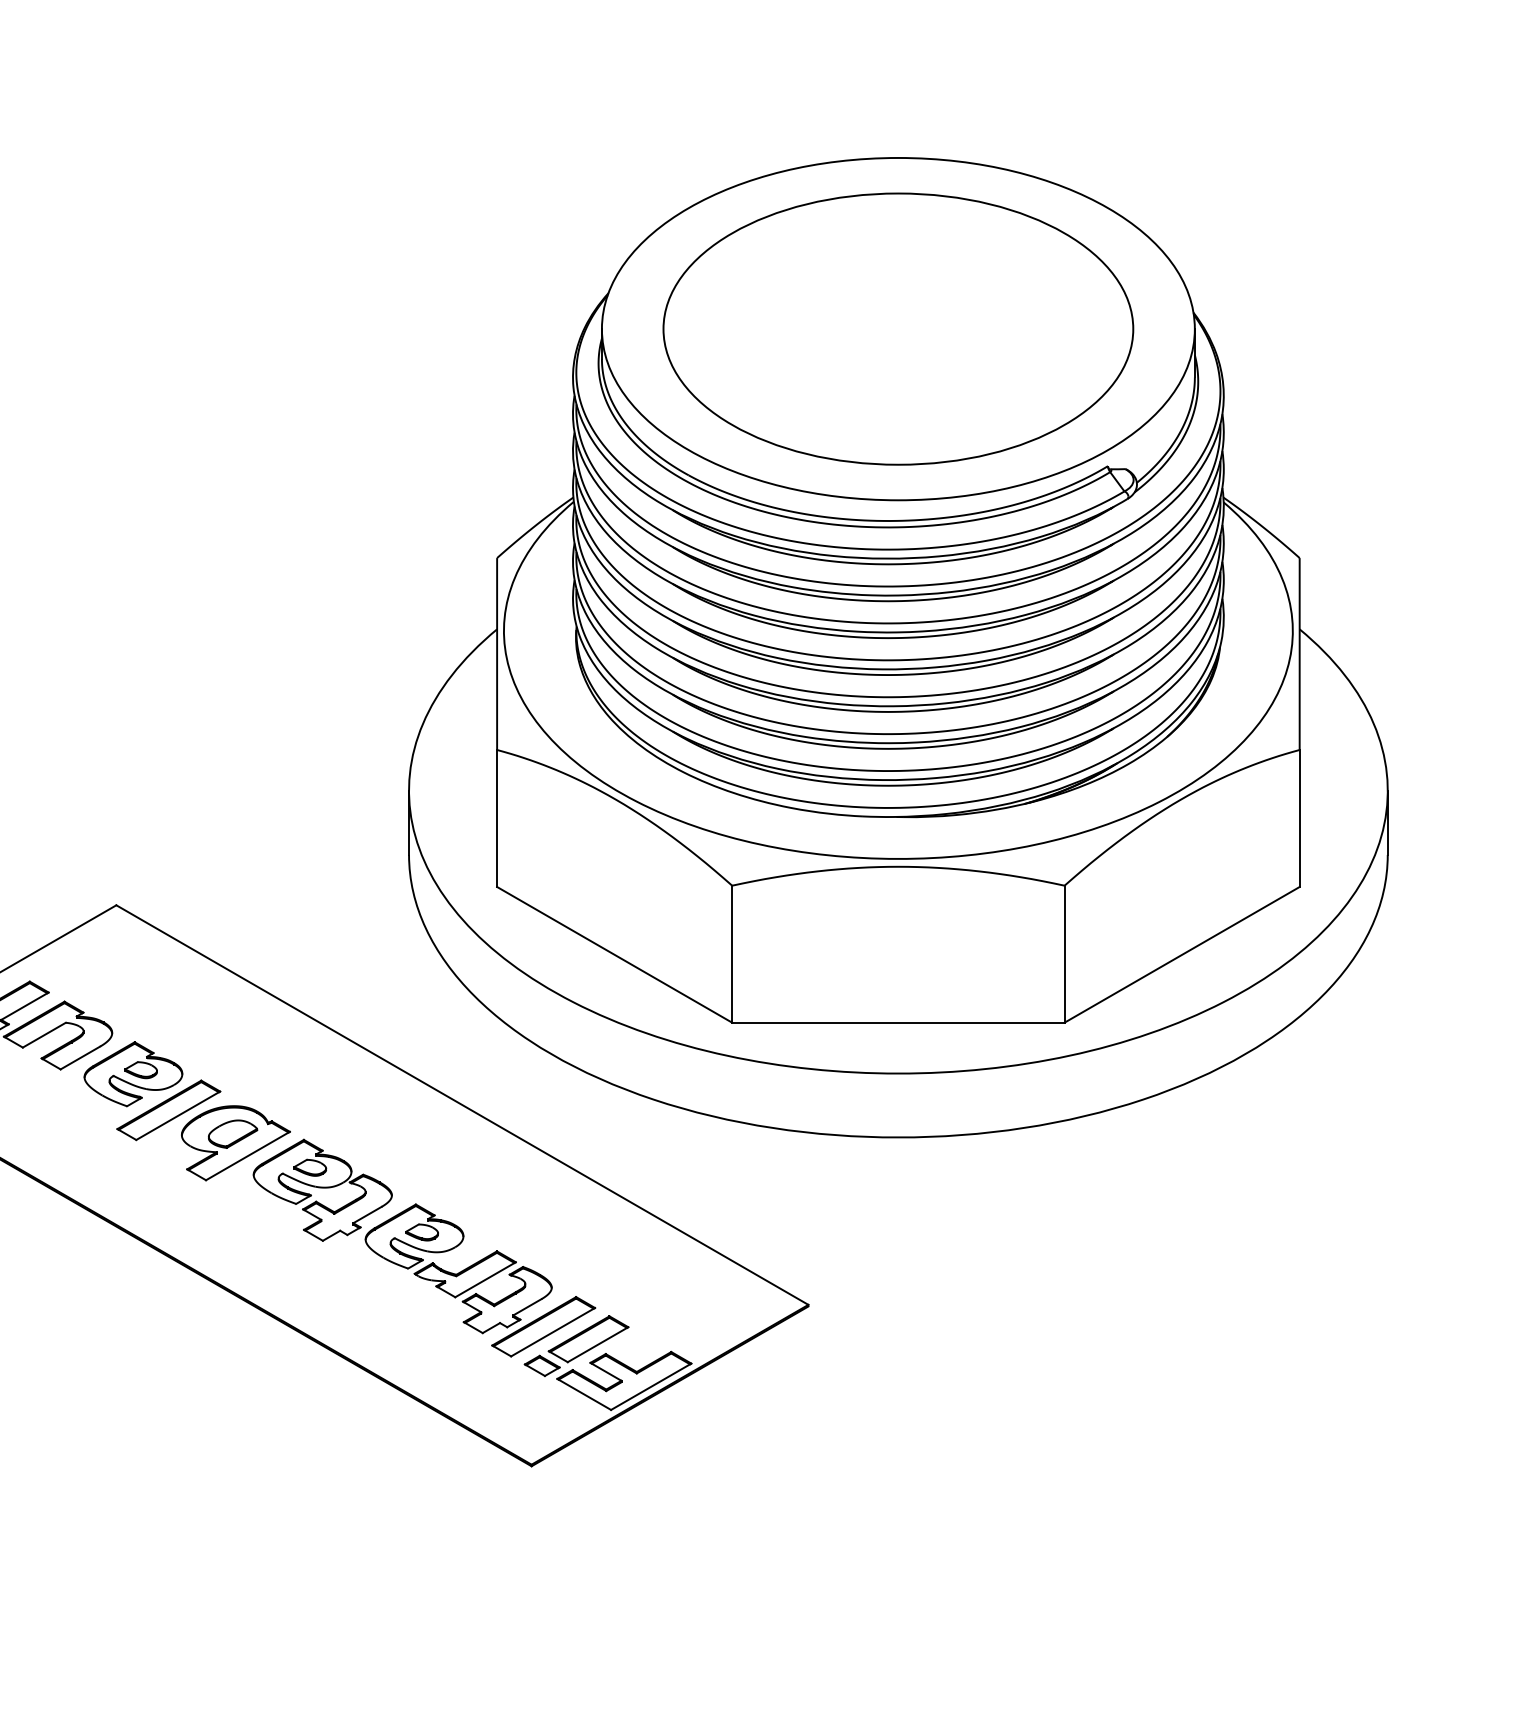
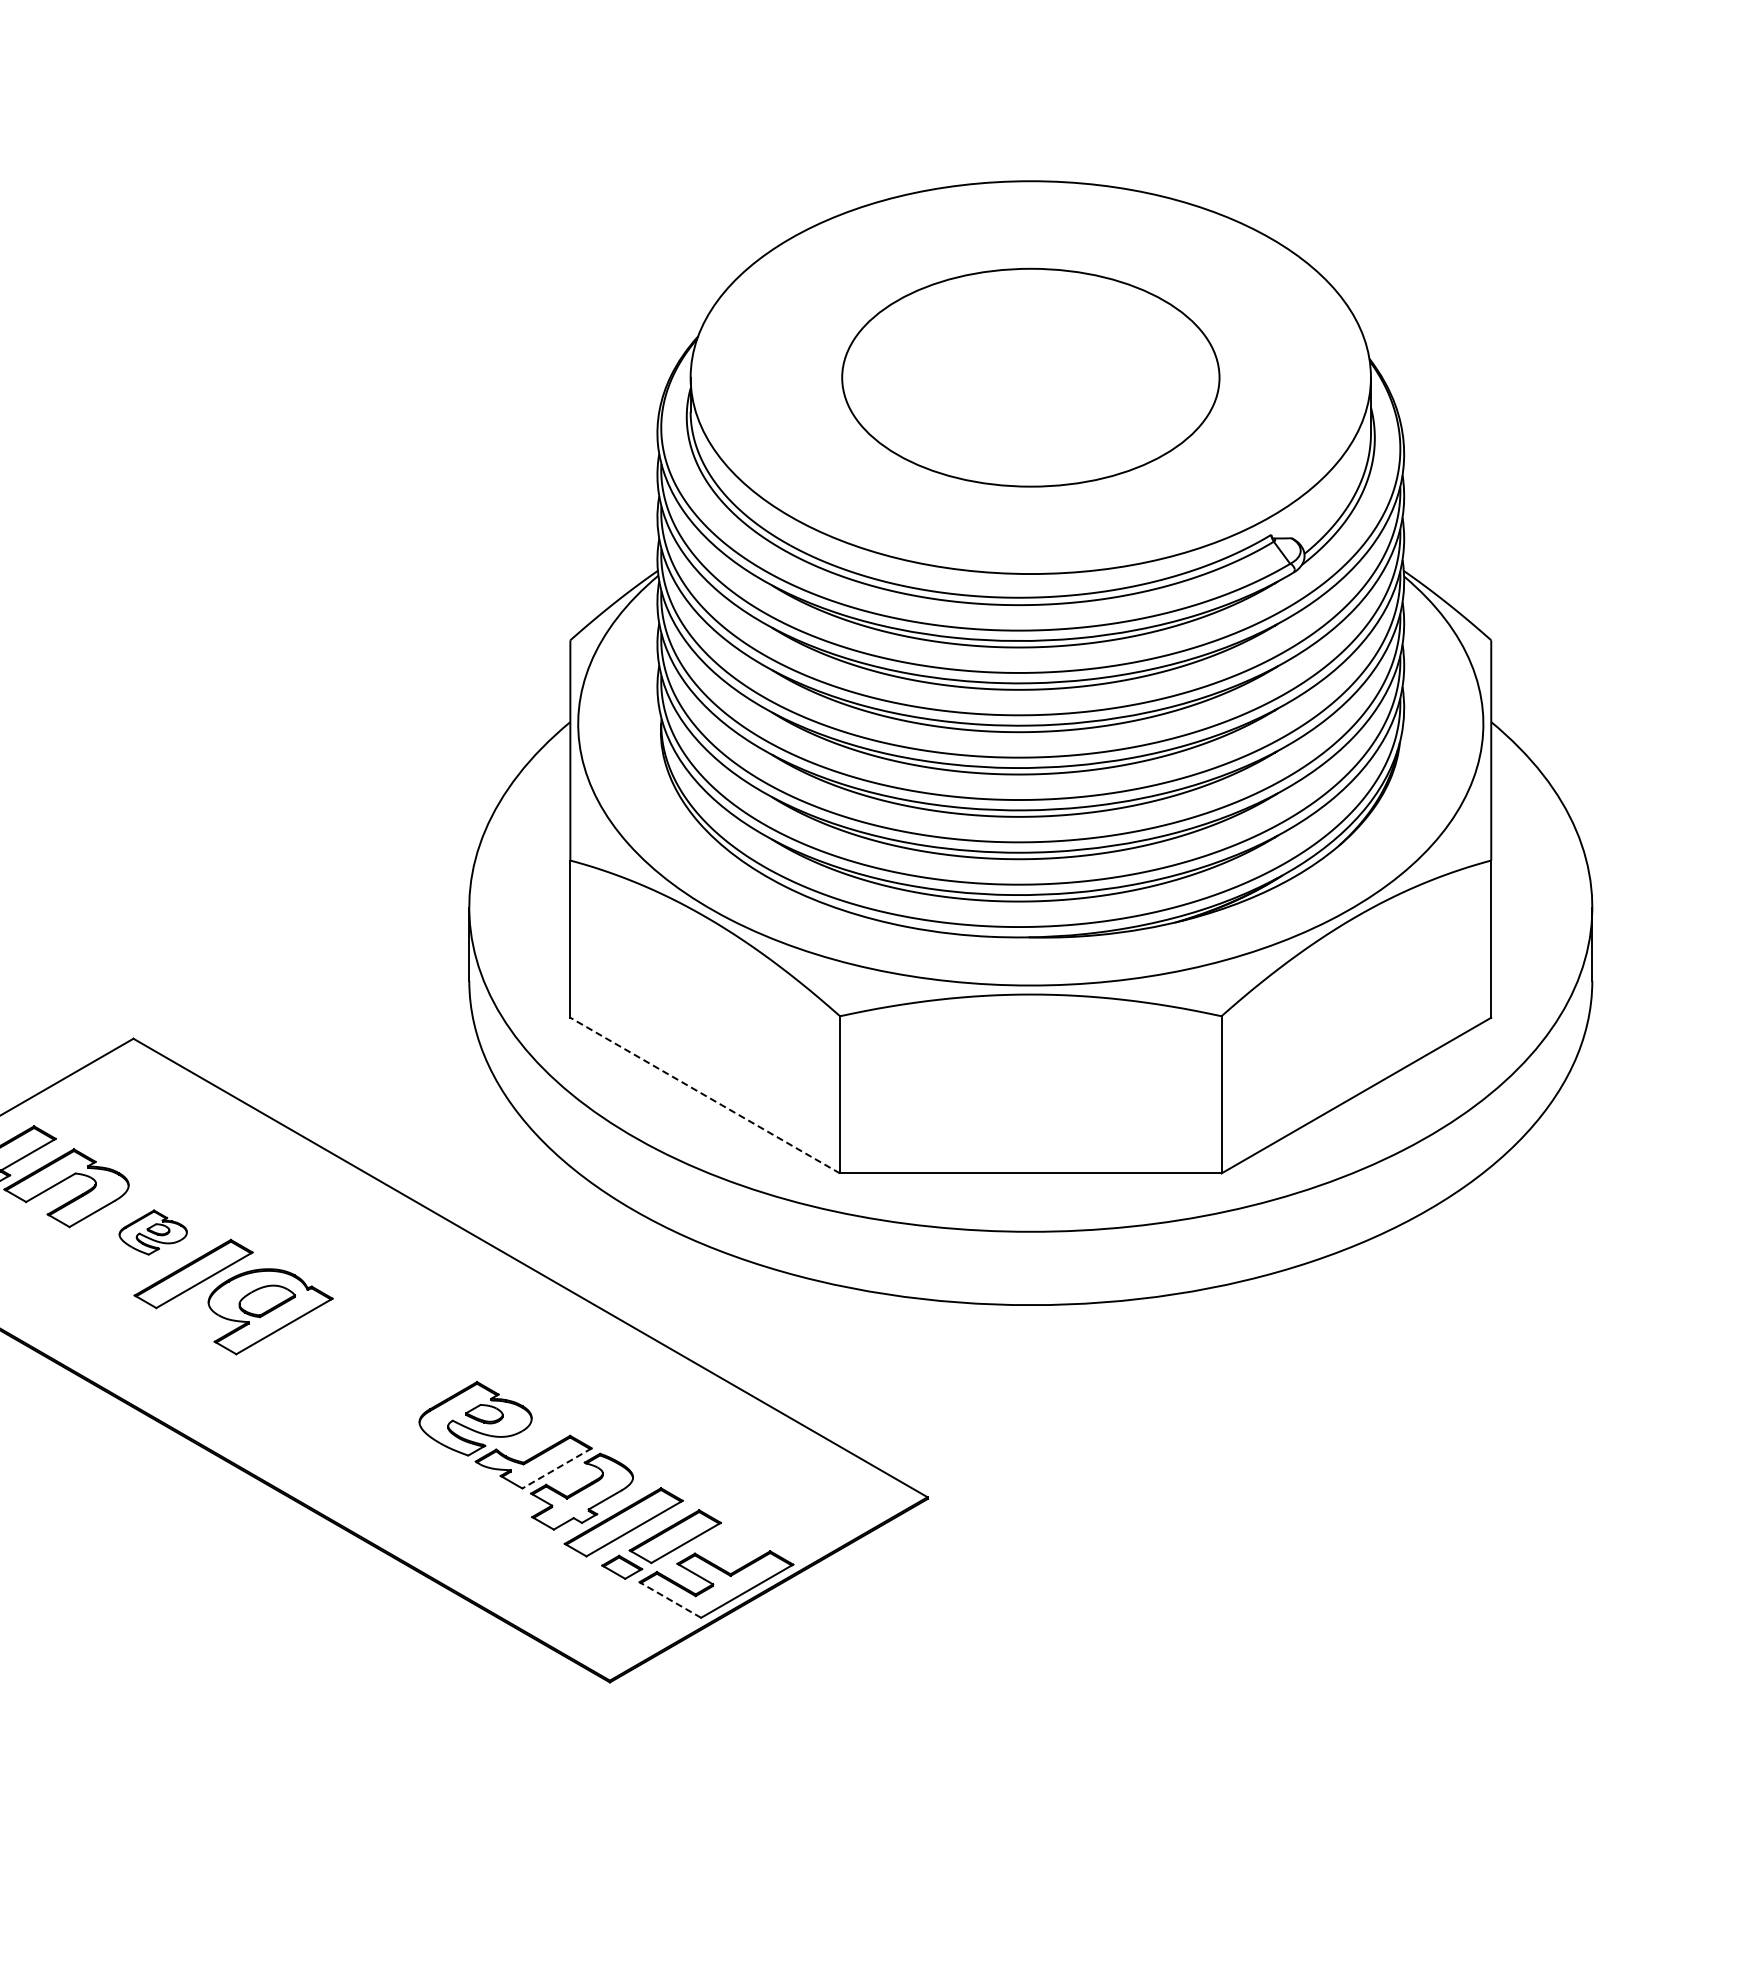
part: (898, 329) -> (1030, 377), size x0.7
line: (614, 954) -> (705, 1095), solid -> dashed
part: (133, 1074) -> (153, 1232), size x0.6
part: (322, 1190) -> (370, 1365), removed
line: (485, 1279) -> (556, 1468), solid -> dashed
line: (584, 1394) -> (670, 1600), solid -> dashed

